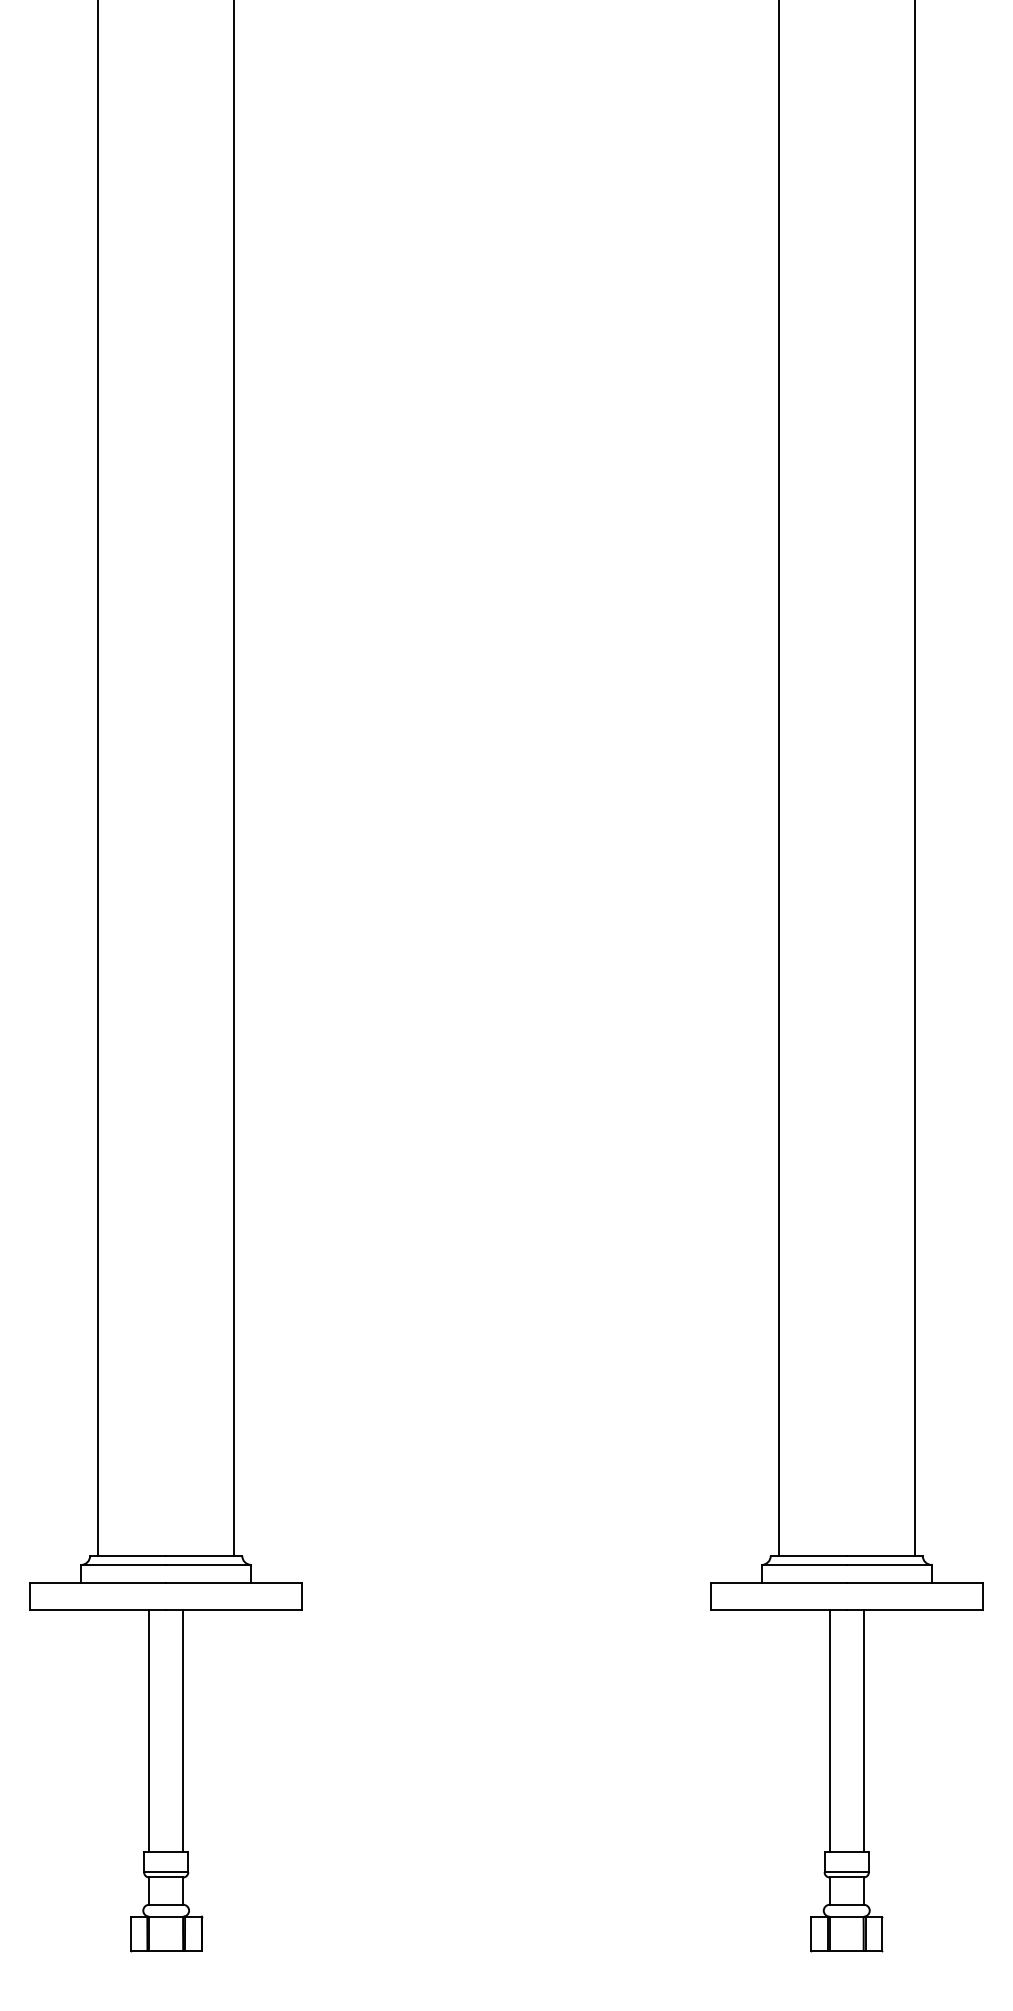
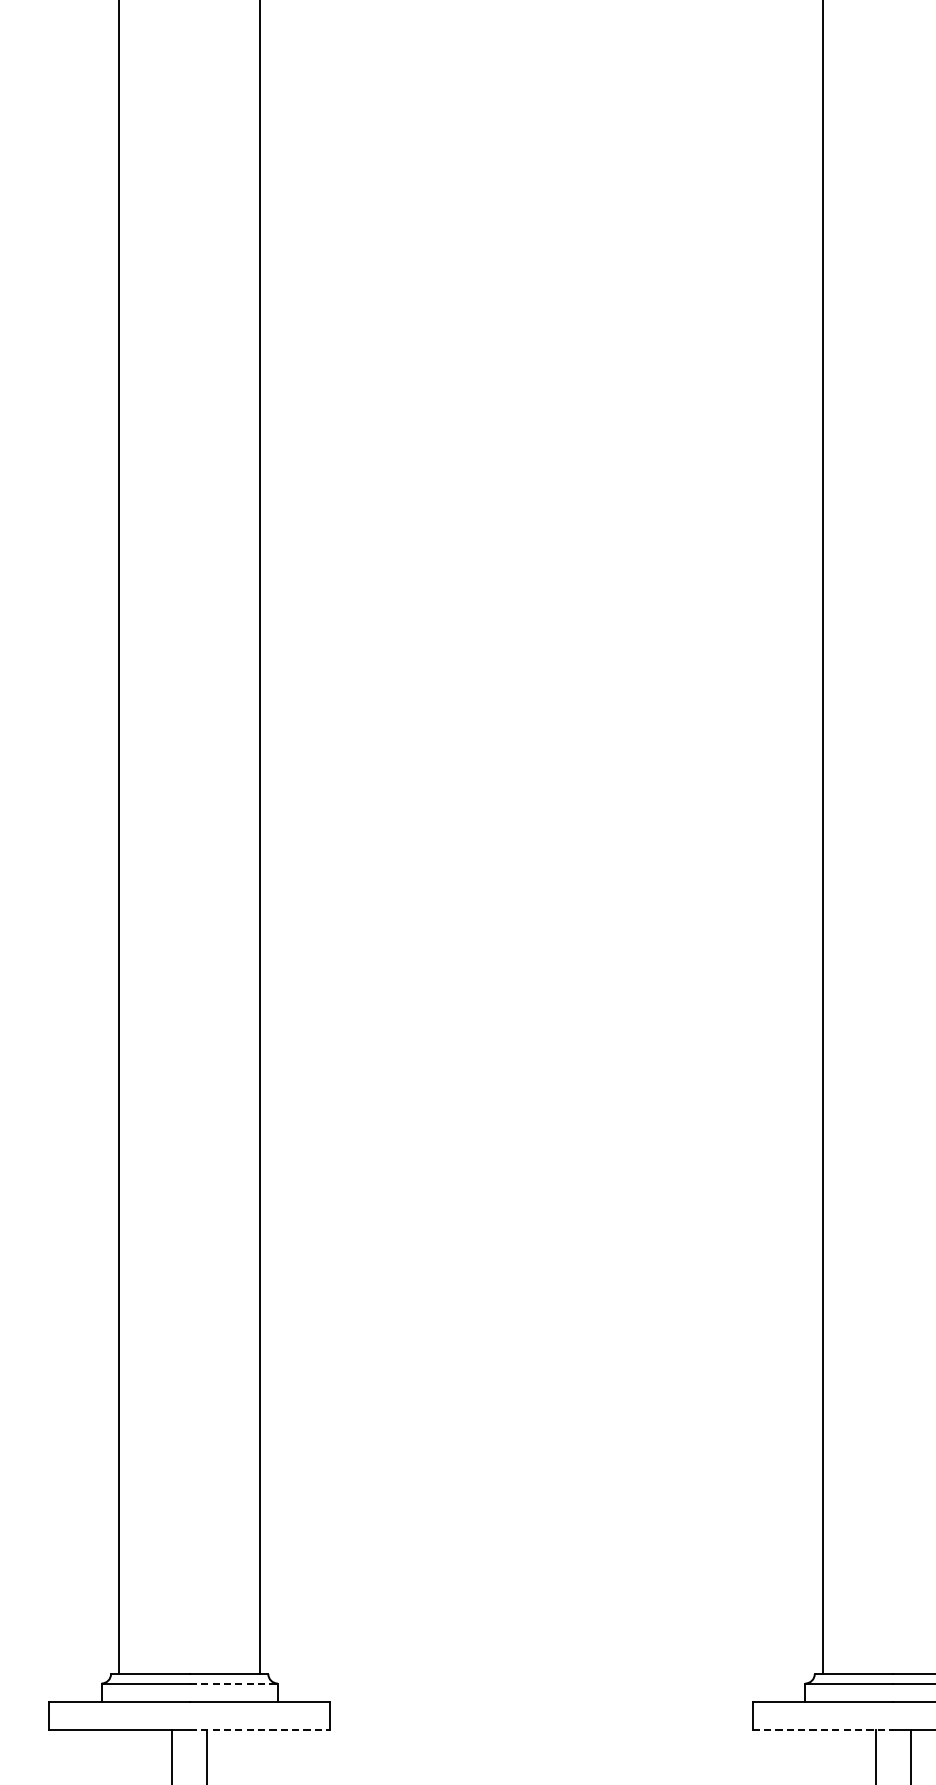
line: (208, 1564) -> (233, 1683), solid -> dashed
line: (234, 1610) -> (260, 1730), solid -> dashed
line: (779, 1610) -> (823, 1730), solid -> dashed

